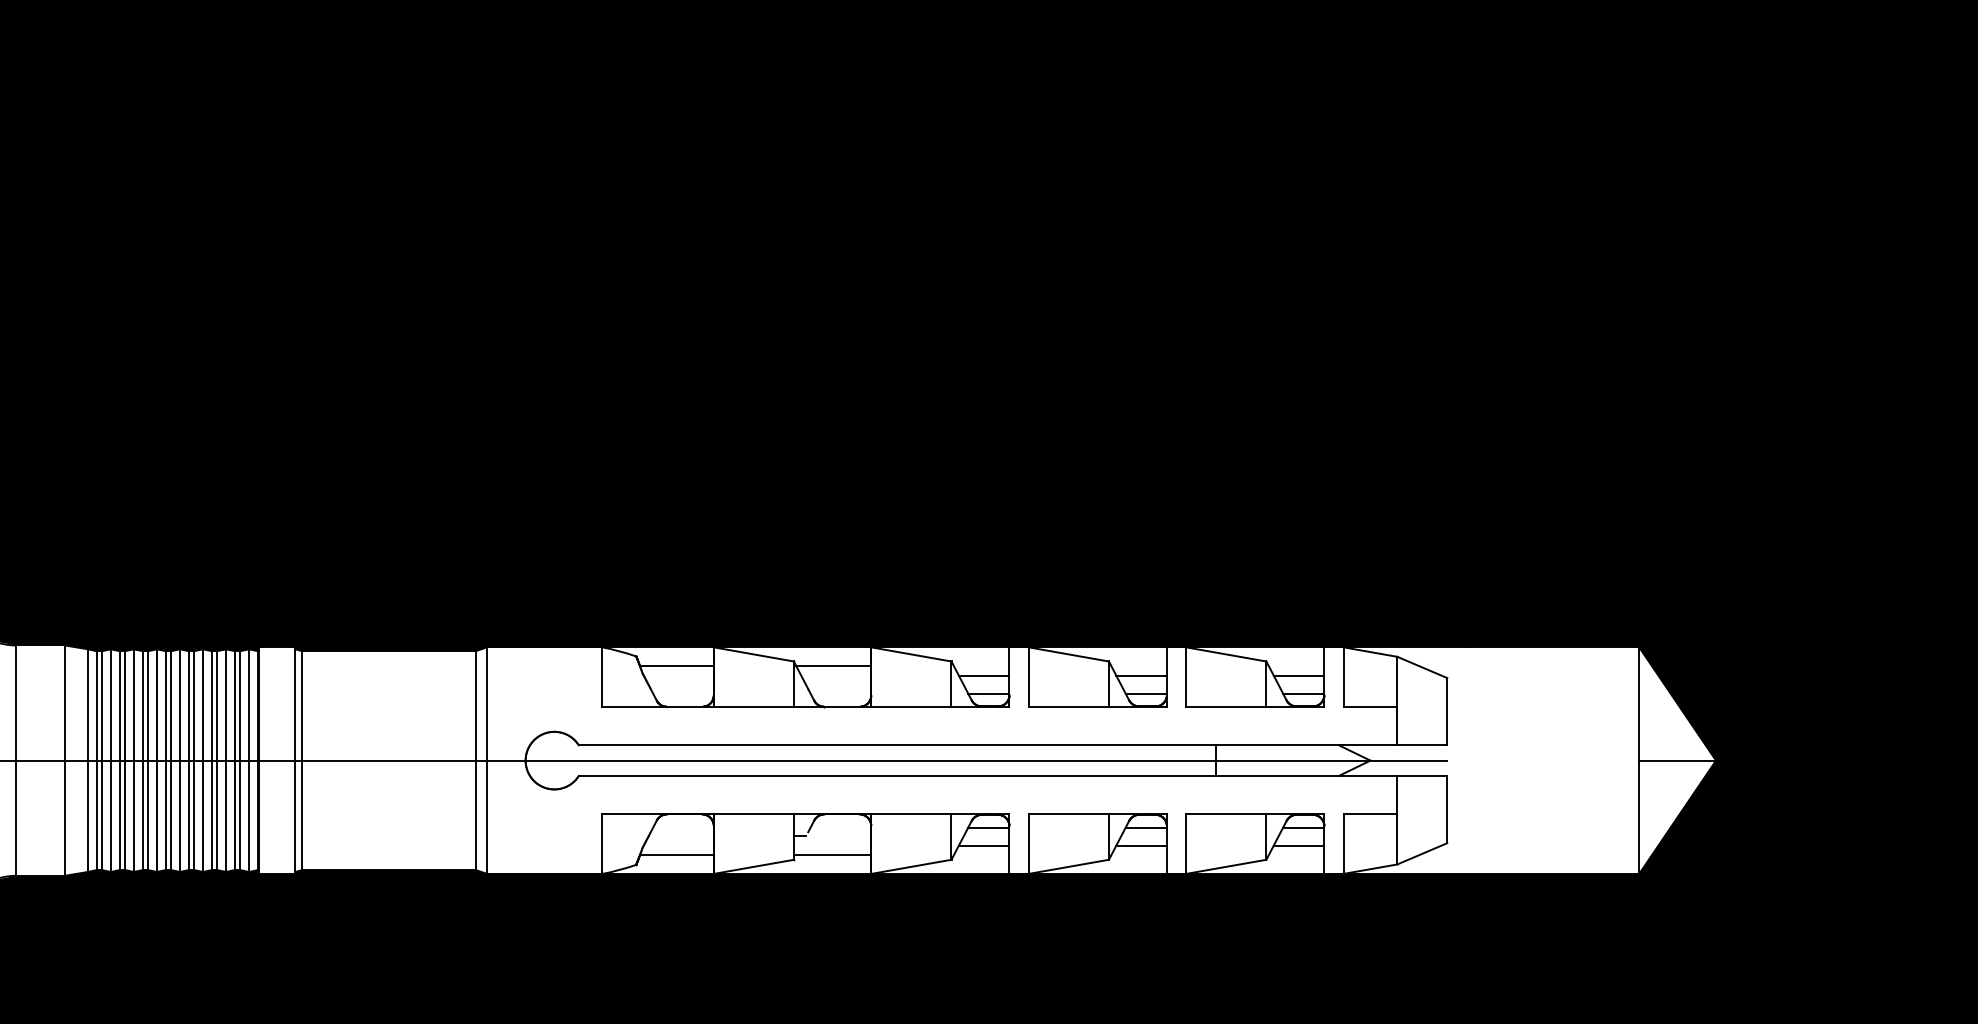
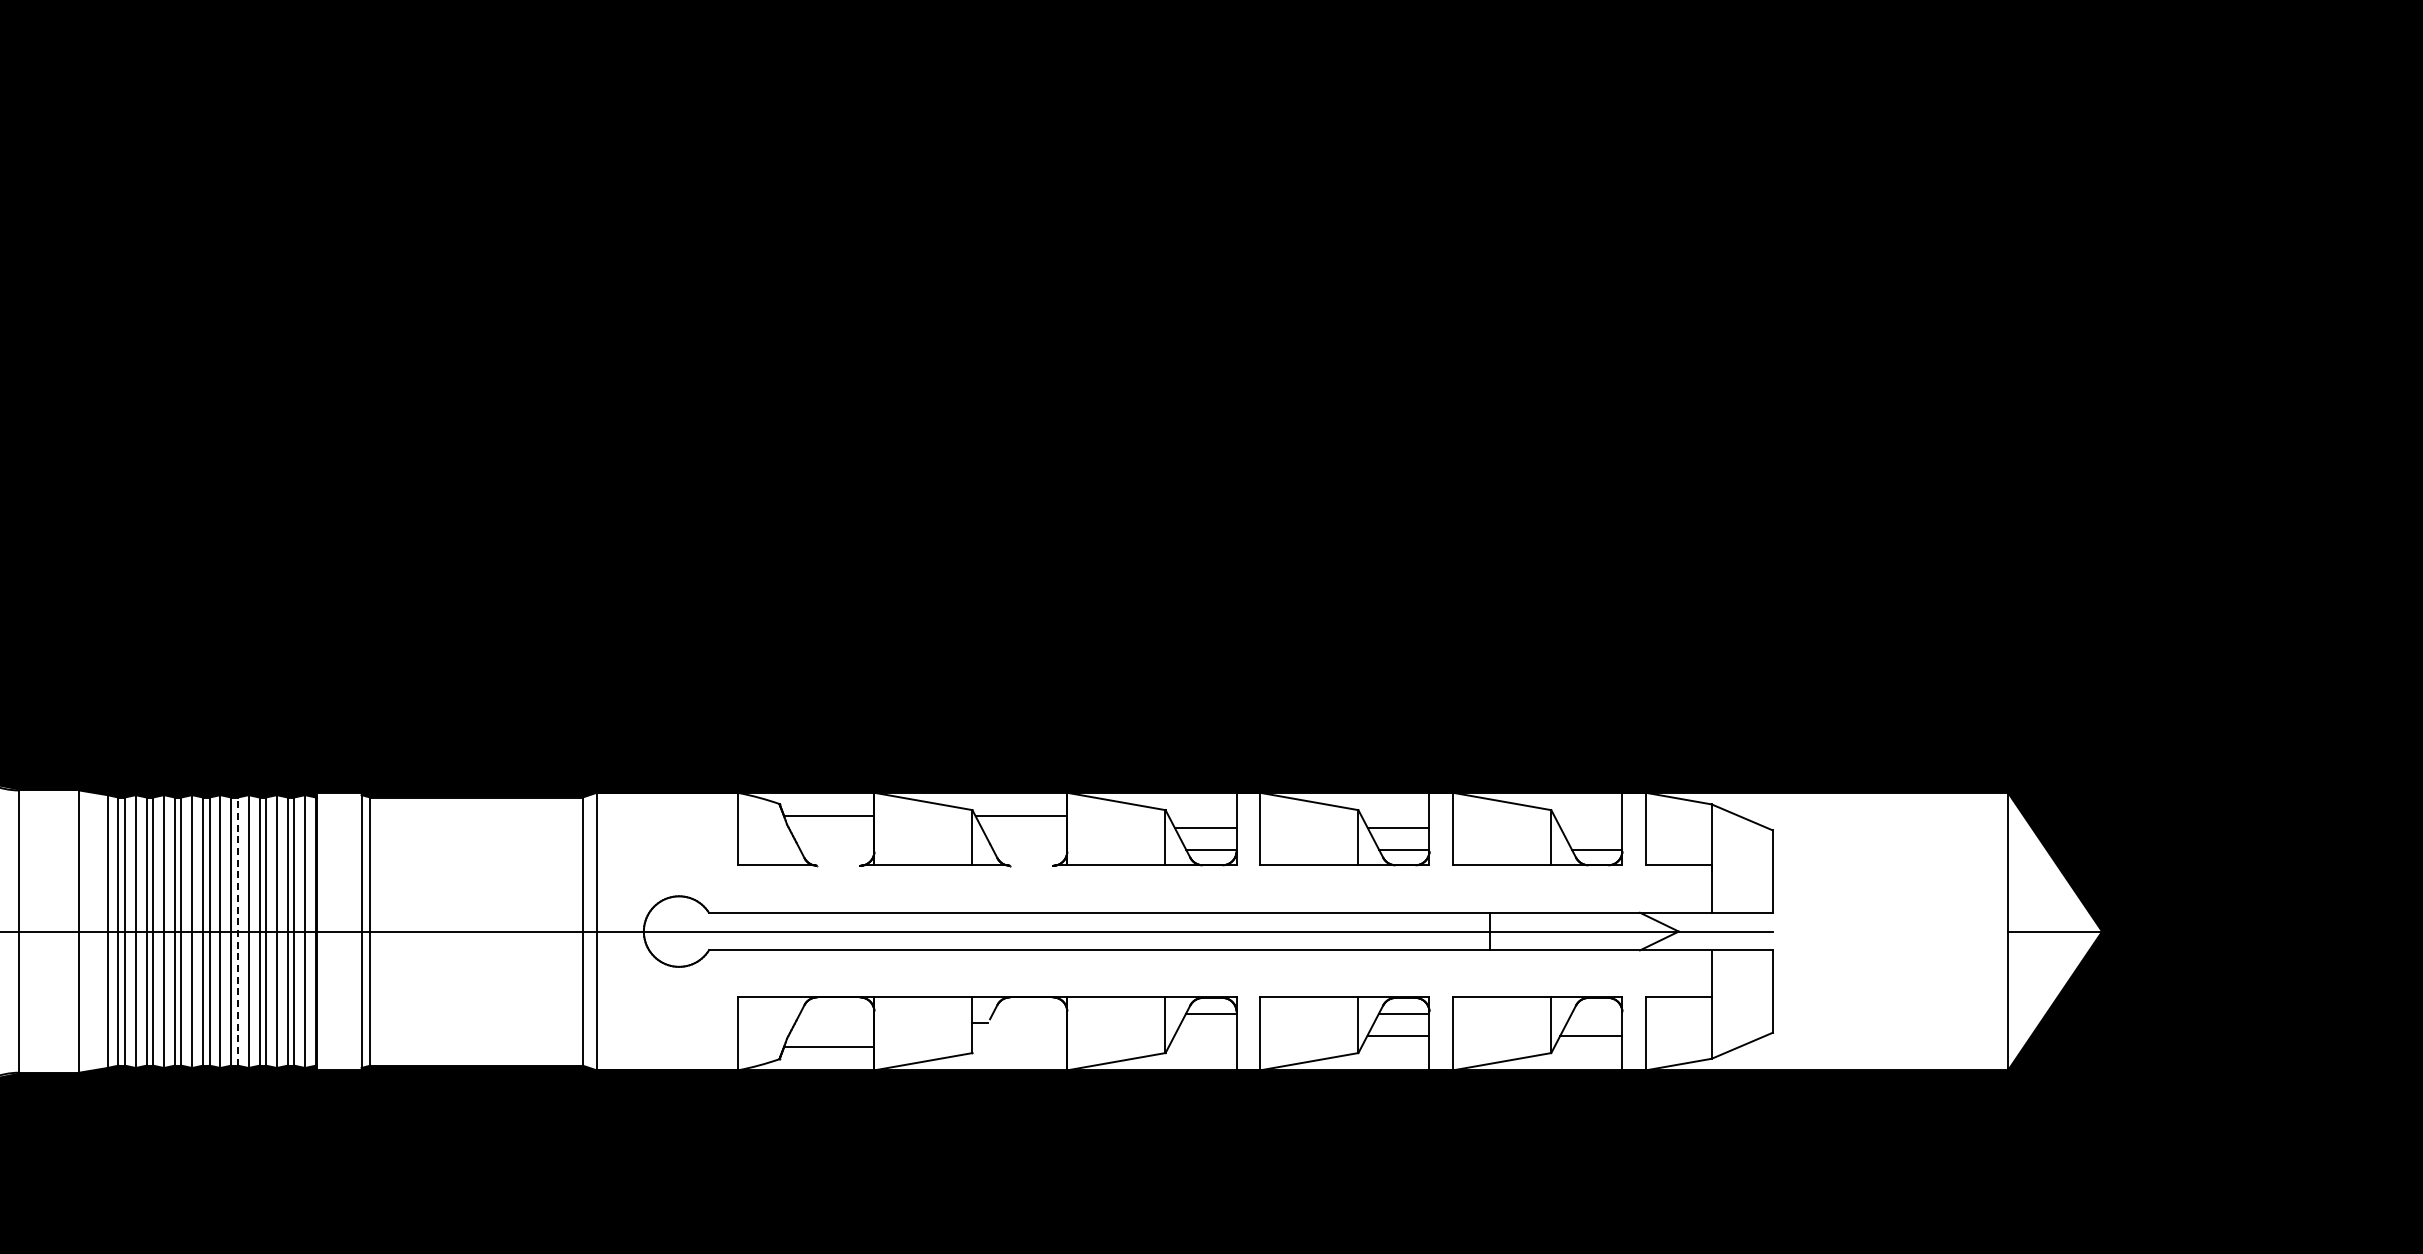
line: (1299, 675) -> (1591, 827), removed
line: (684, 706) -> (838, 865), removed
line: (842, 706) -> (1031, 865), removed
line: (193, 760) -> (237, 931), solid -> dashed
line: (1303, 827) -> (1596, 1013), removed
line: (984, 845) -> (1205, 1035), removed
line: (833, 854) -> (1021, 1046), removed

